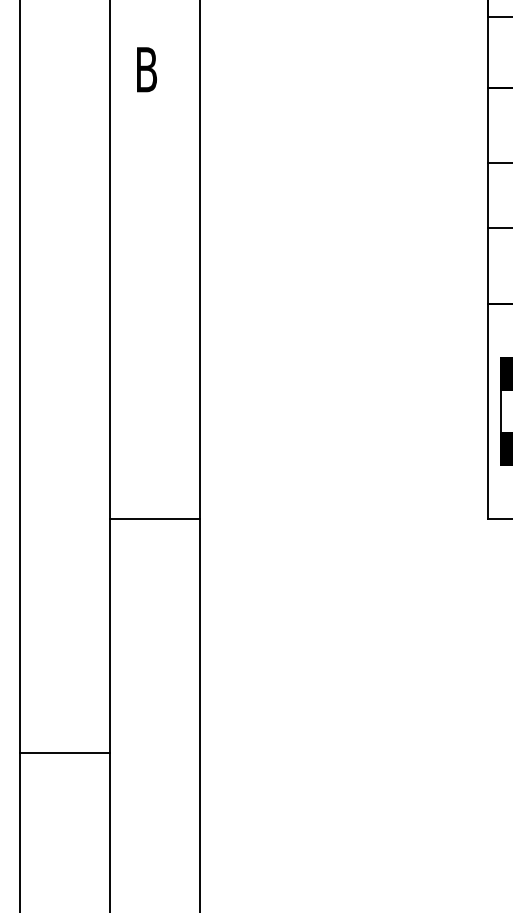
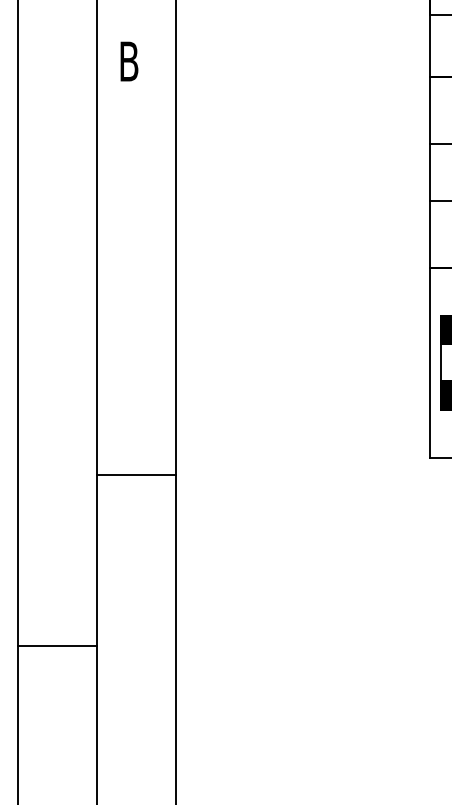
line: (155, 519) -> (136, 474), moved
line: (65, 753) -> (57, 645), moved

